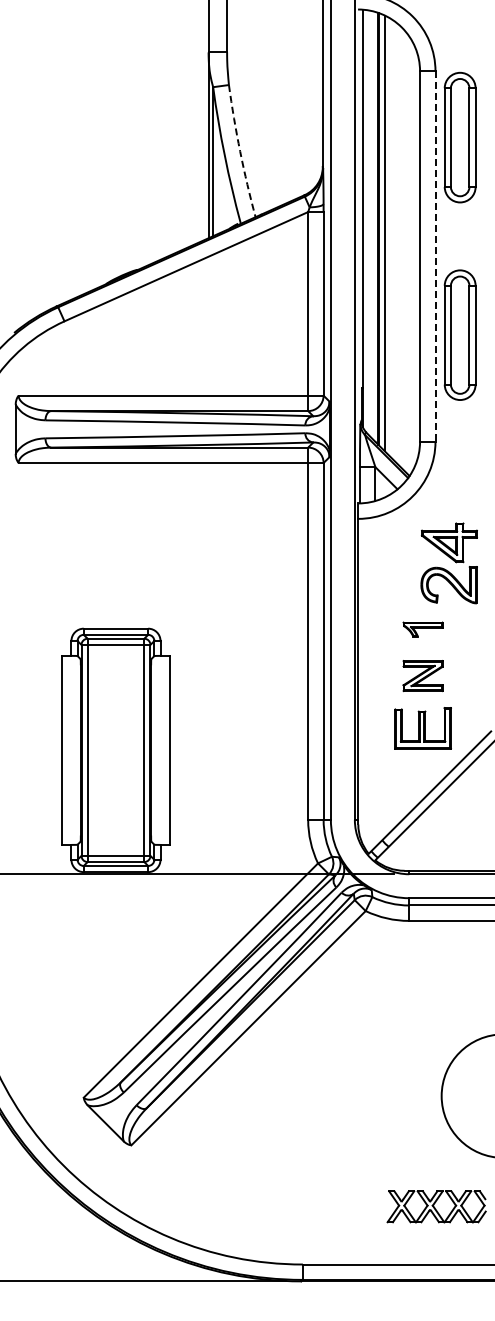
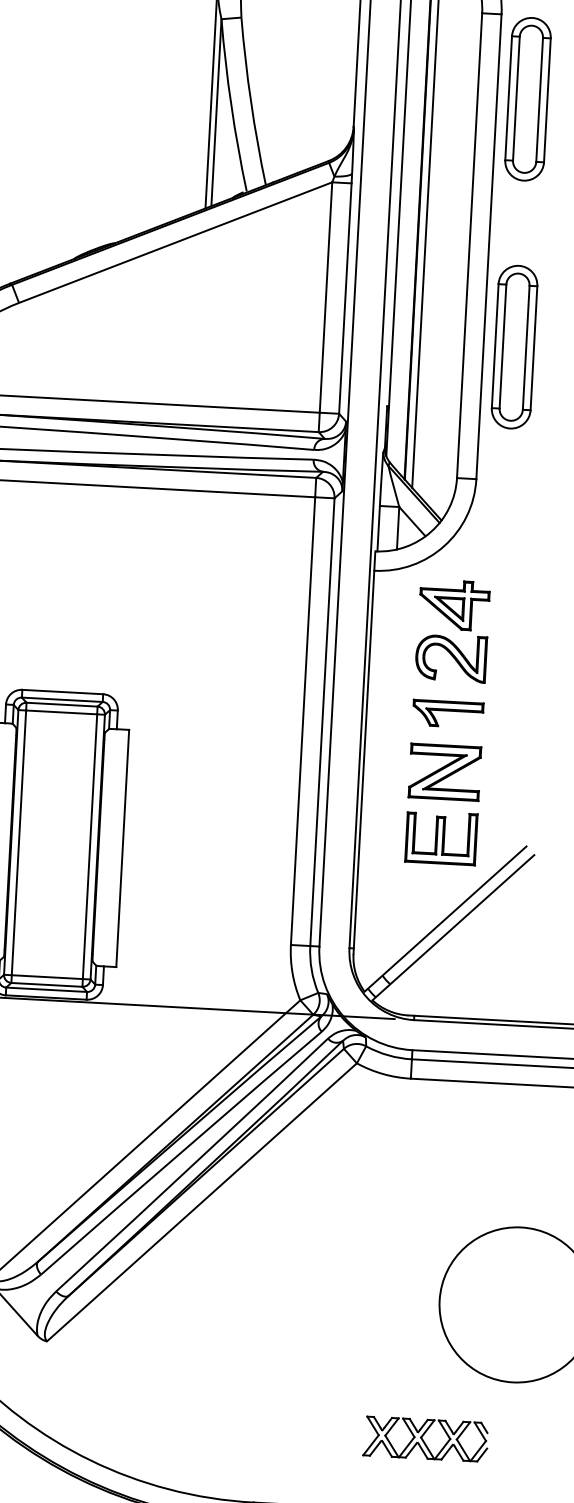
arc: (240, 151) -> (251, 101), dashed -> solid
line: (435, 256) -> (488, 246), dashed -> solid
part: (448, 563) -> (451, 631), moved
part: (422, 629) -> (447, 713), size x1.43
part: (422, 675) -> (444, 771), size x1.43

